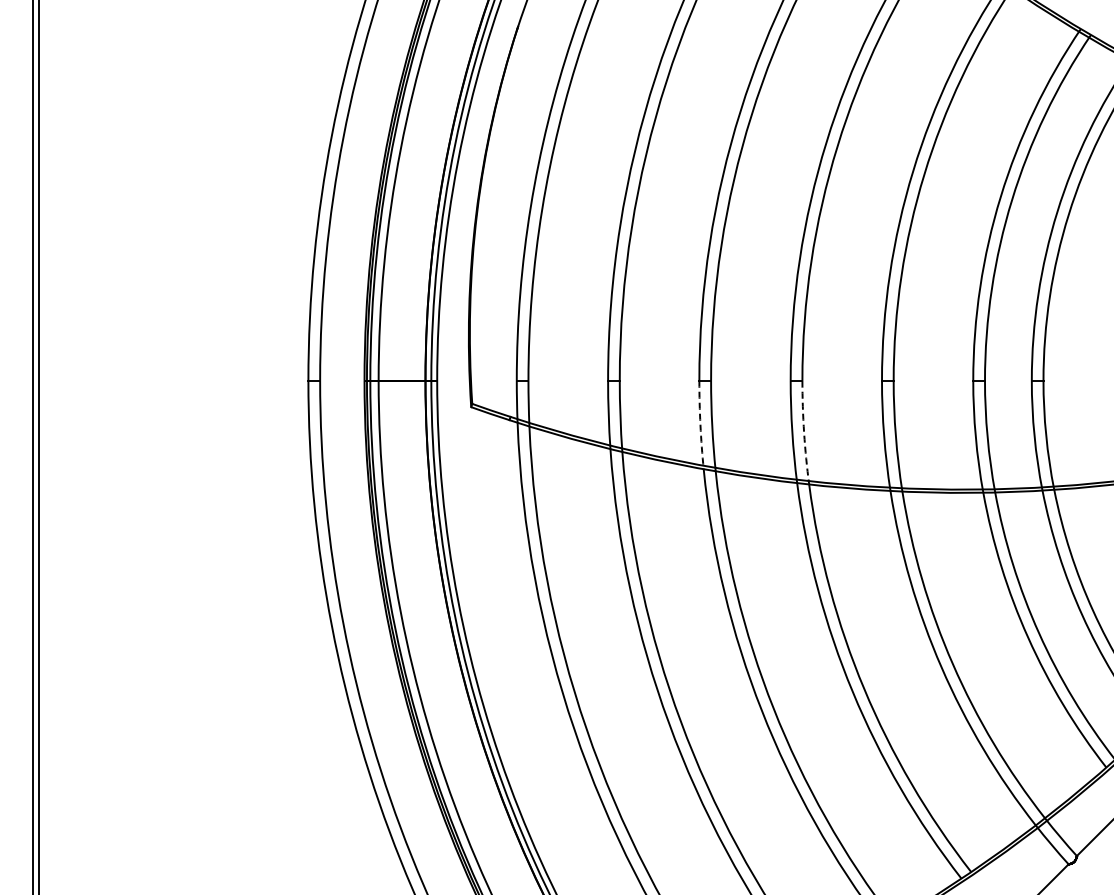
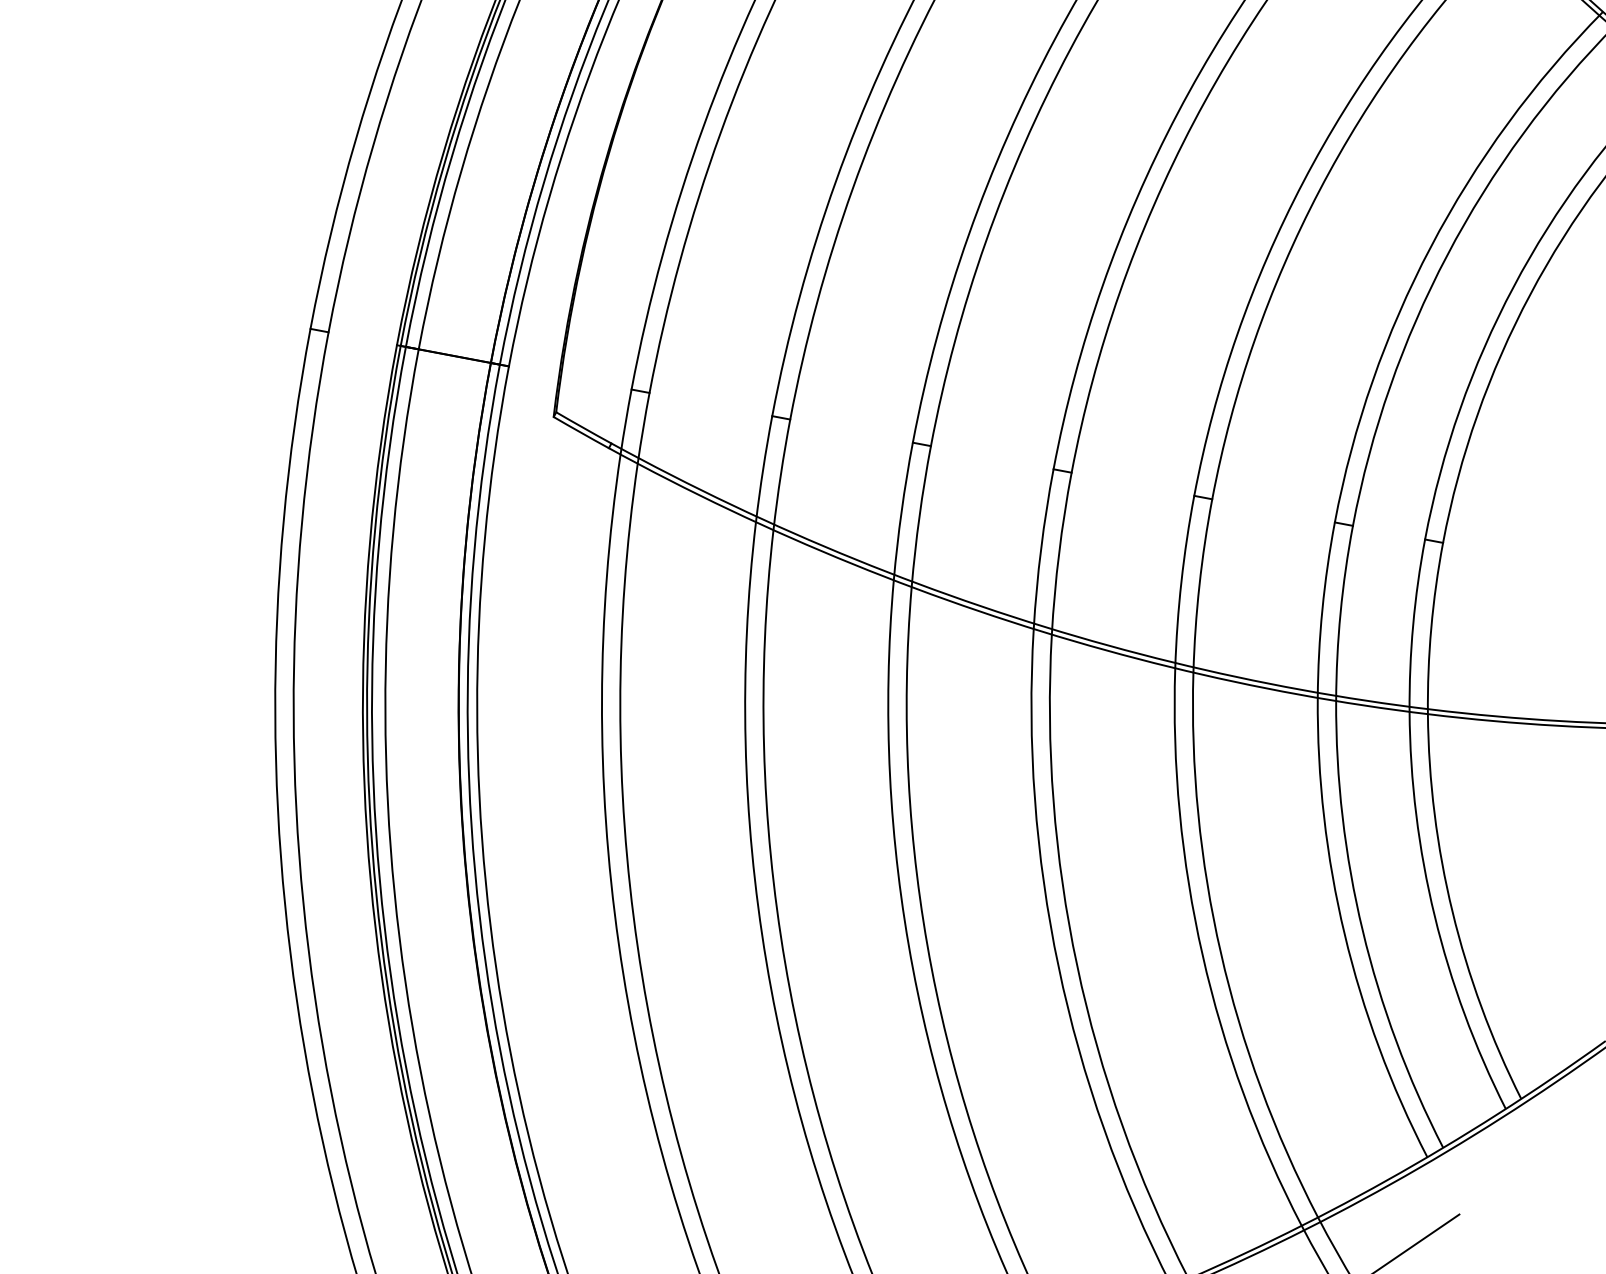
arc: (700, 425) -> (901, 512), dashed -> solid
arc: (804, 432) -> (1059, 553), dashed -> solid

